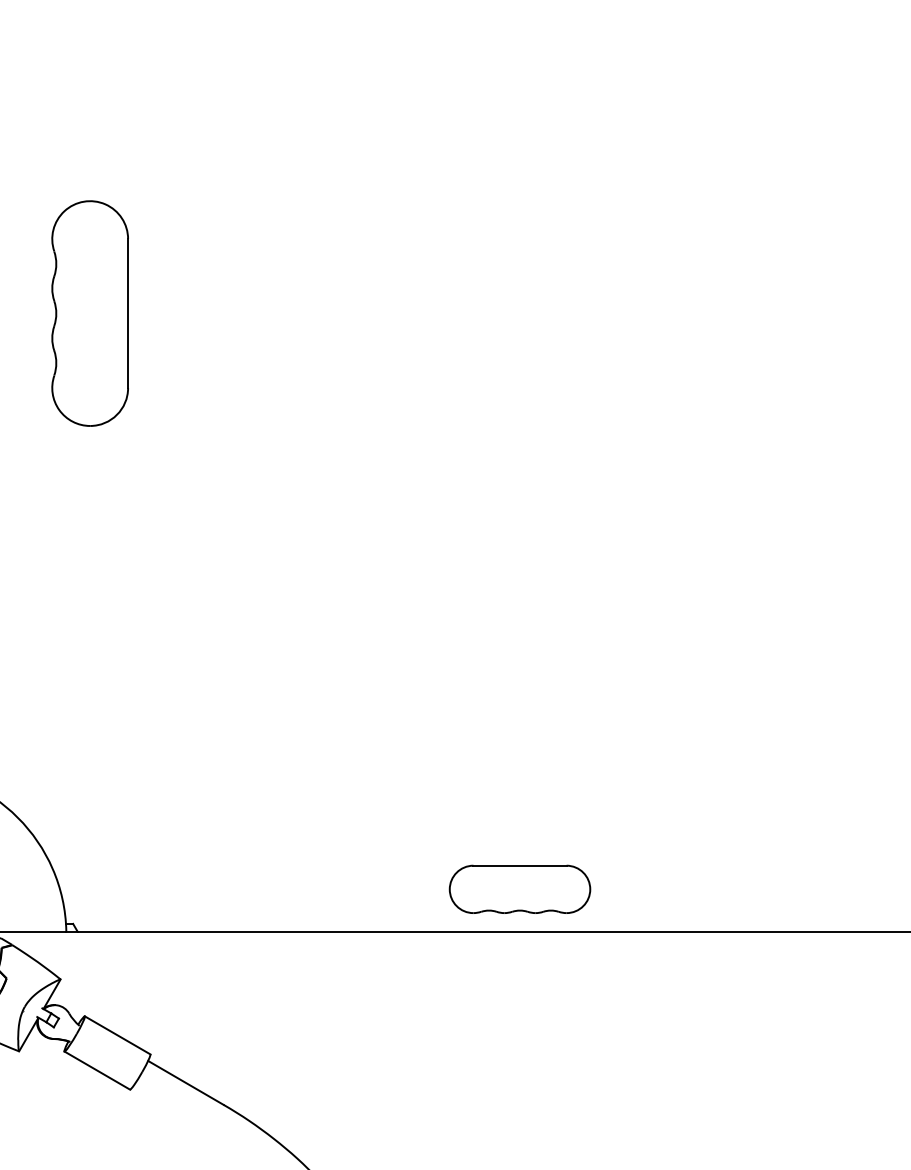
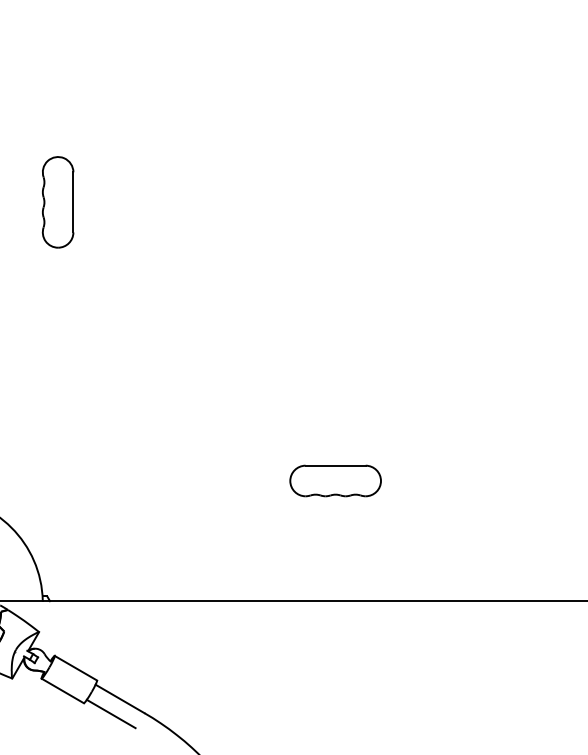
part: (89, 313) -> (57, 202), size x0.62
part: (519, 888) -> (335, 480), moved
line: (171, 1105) -> (110, 713), added

